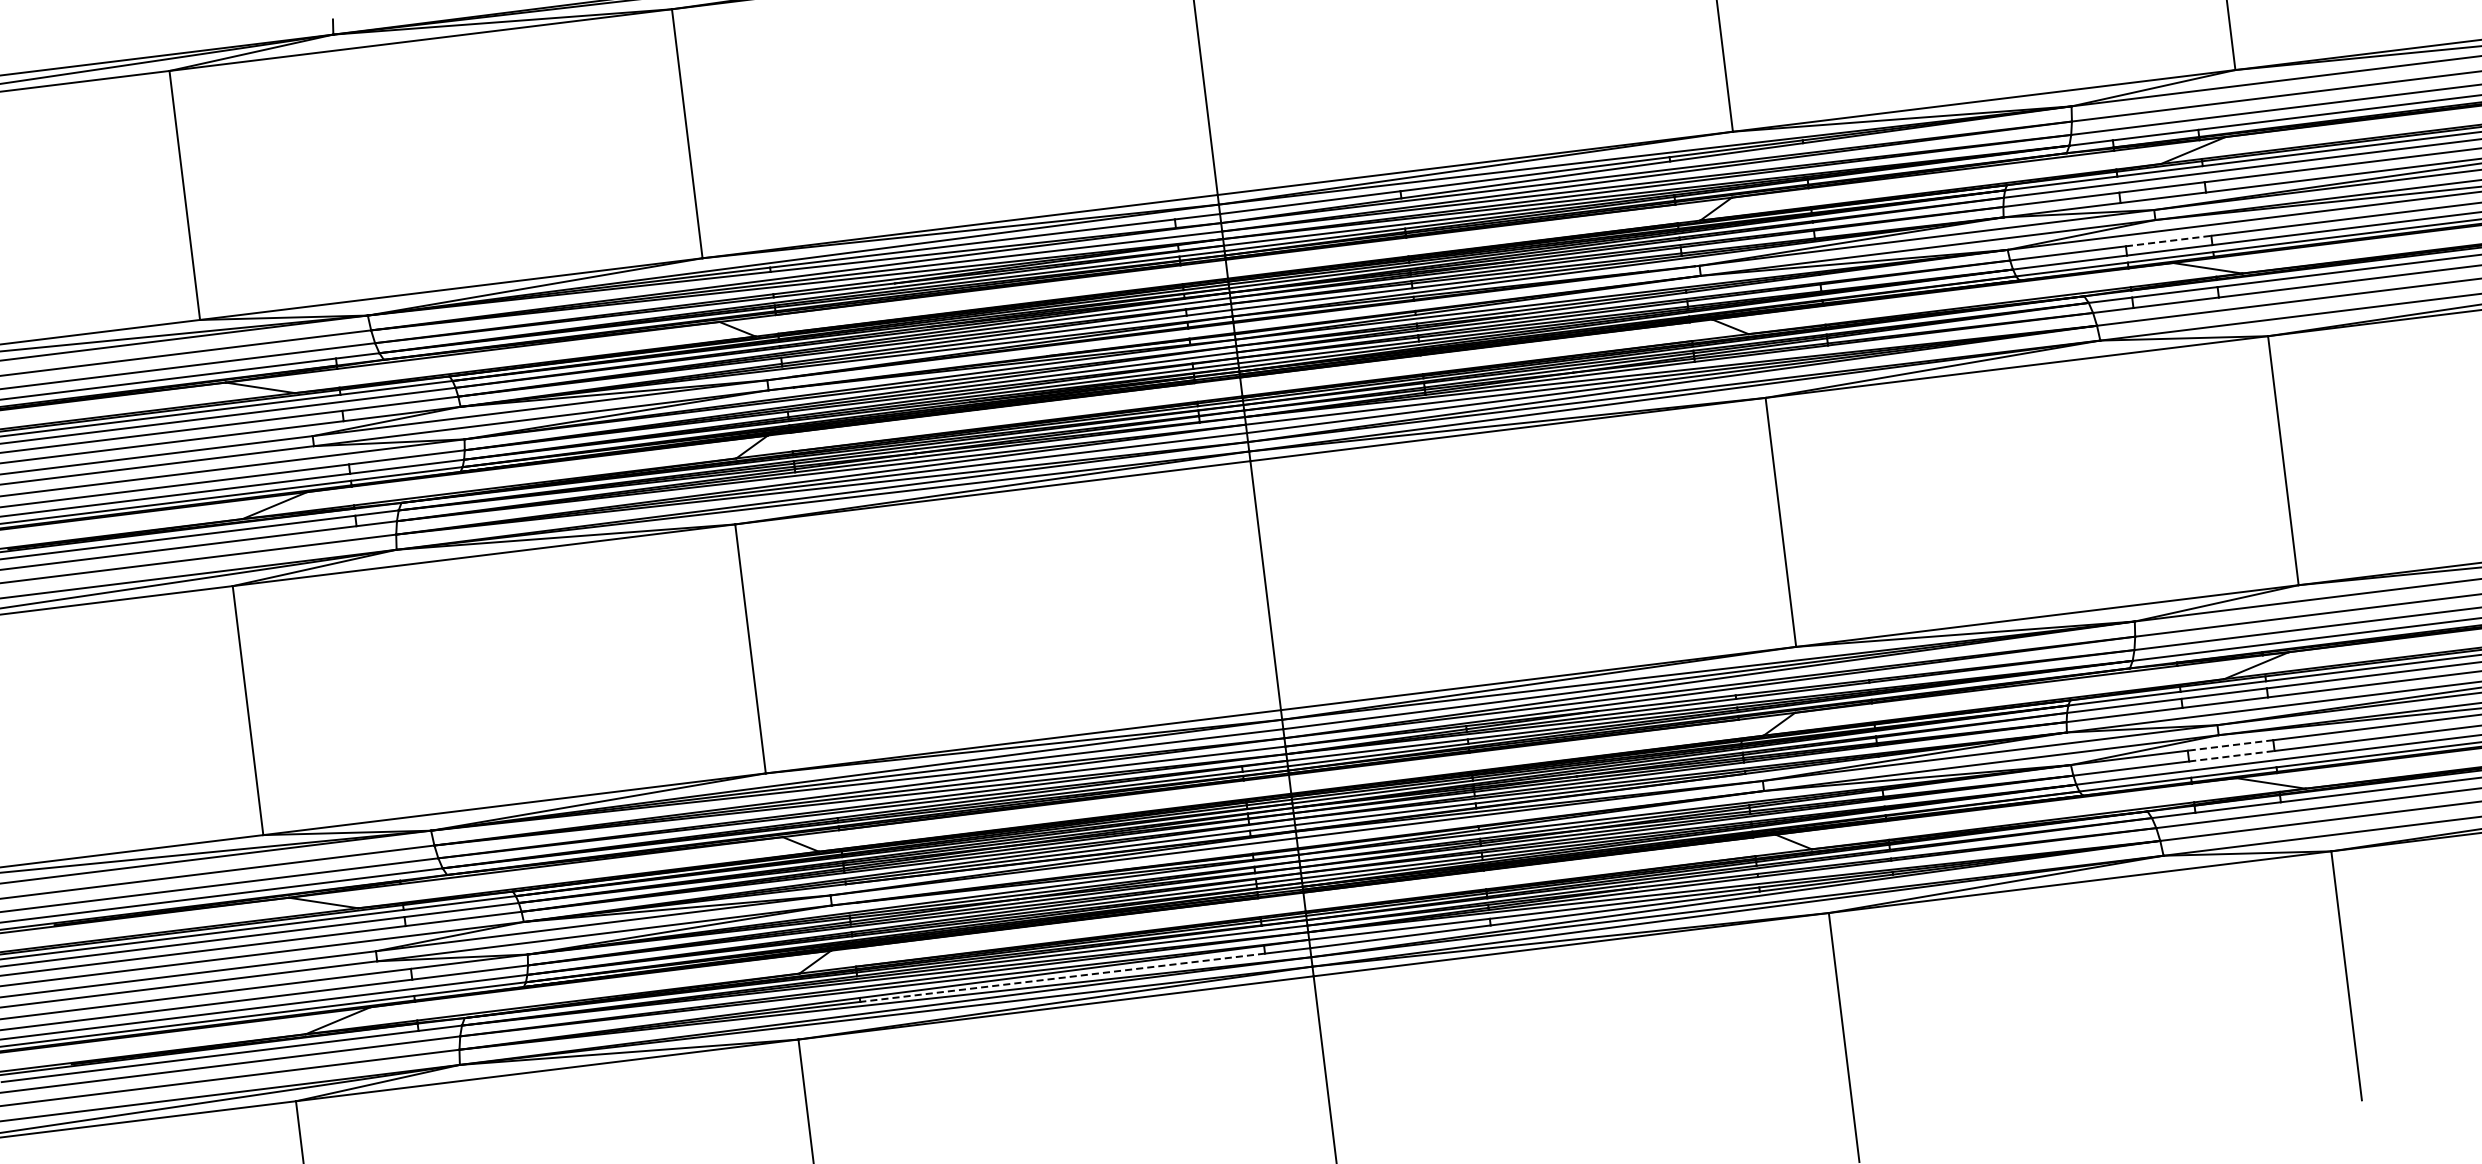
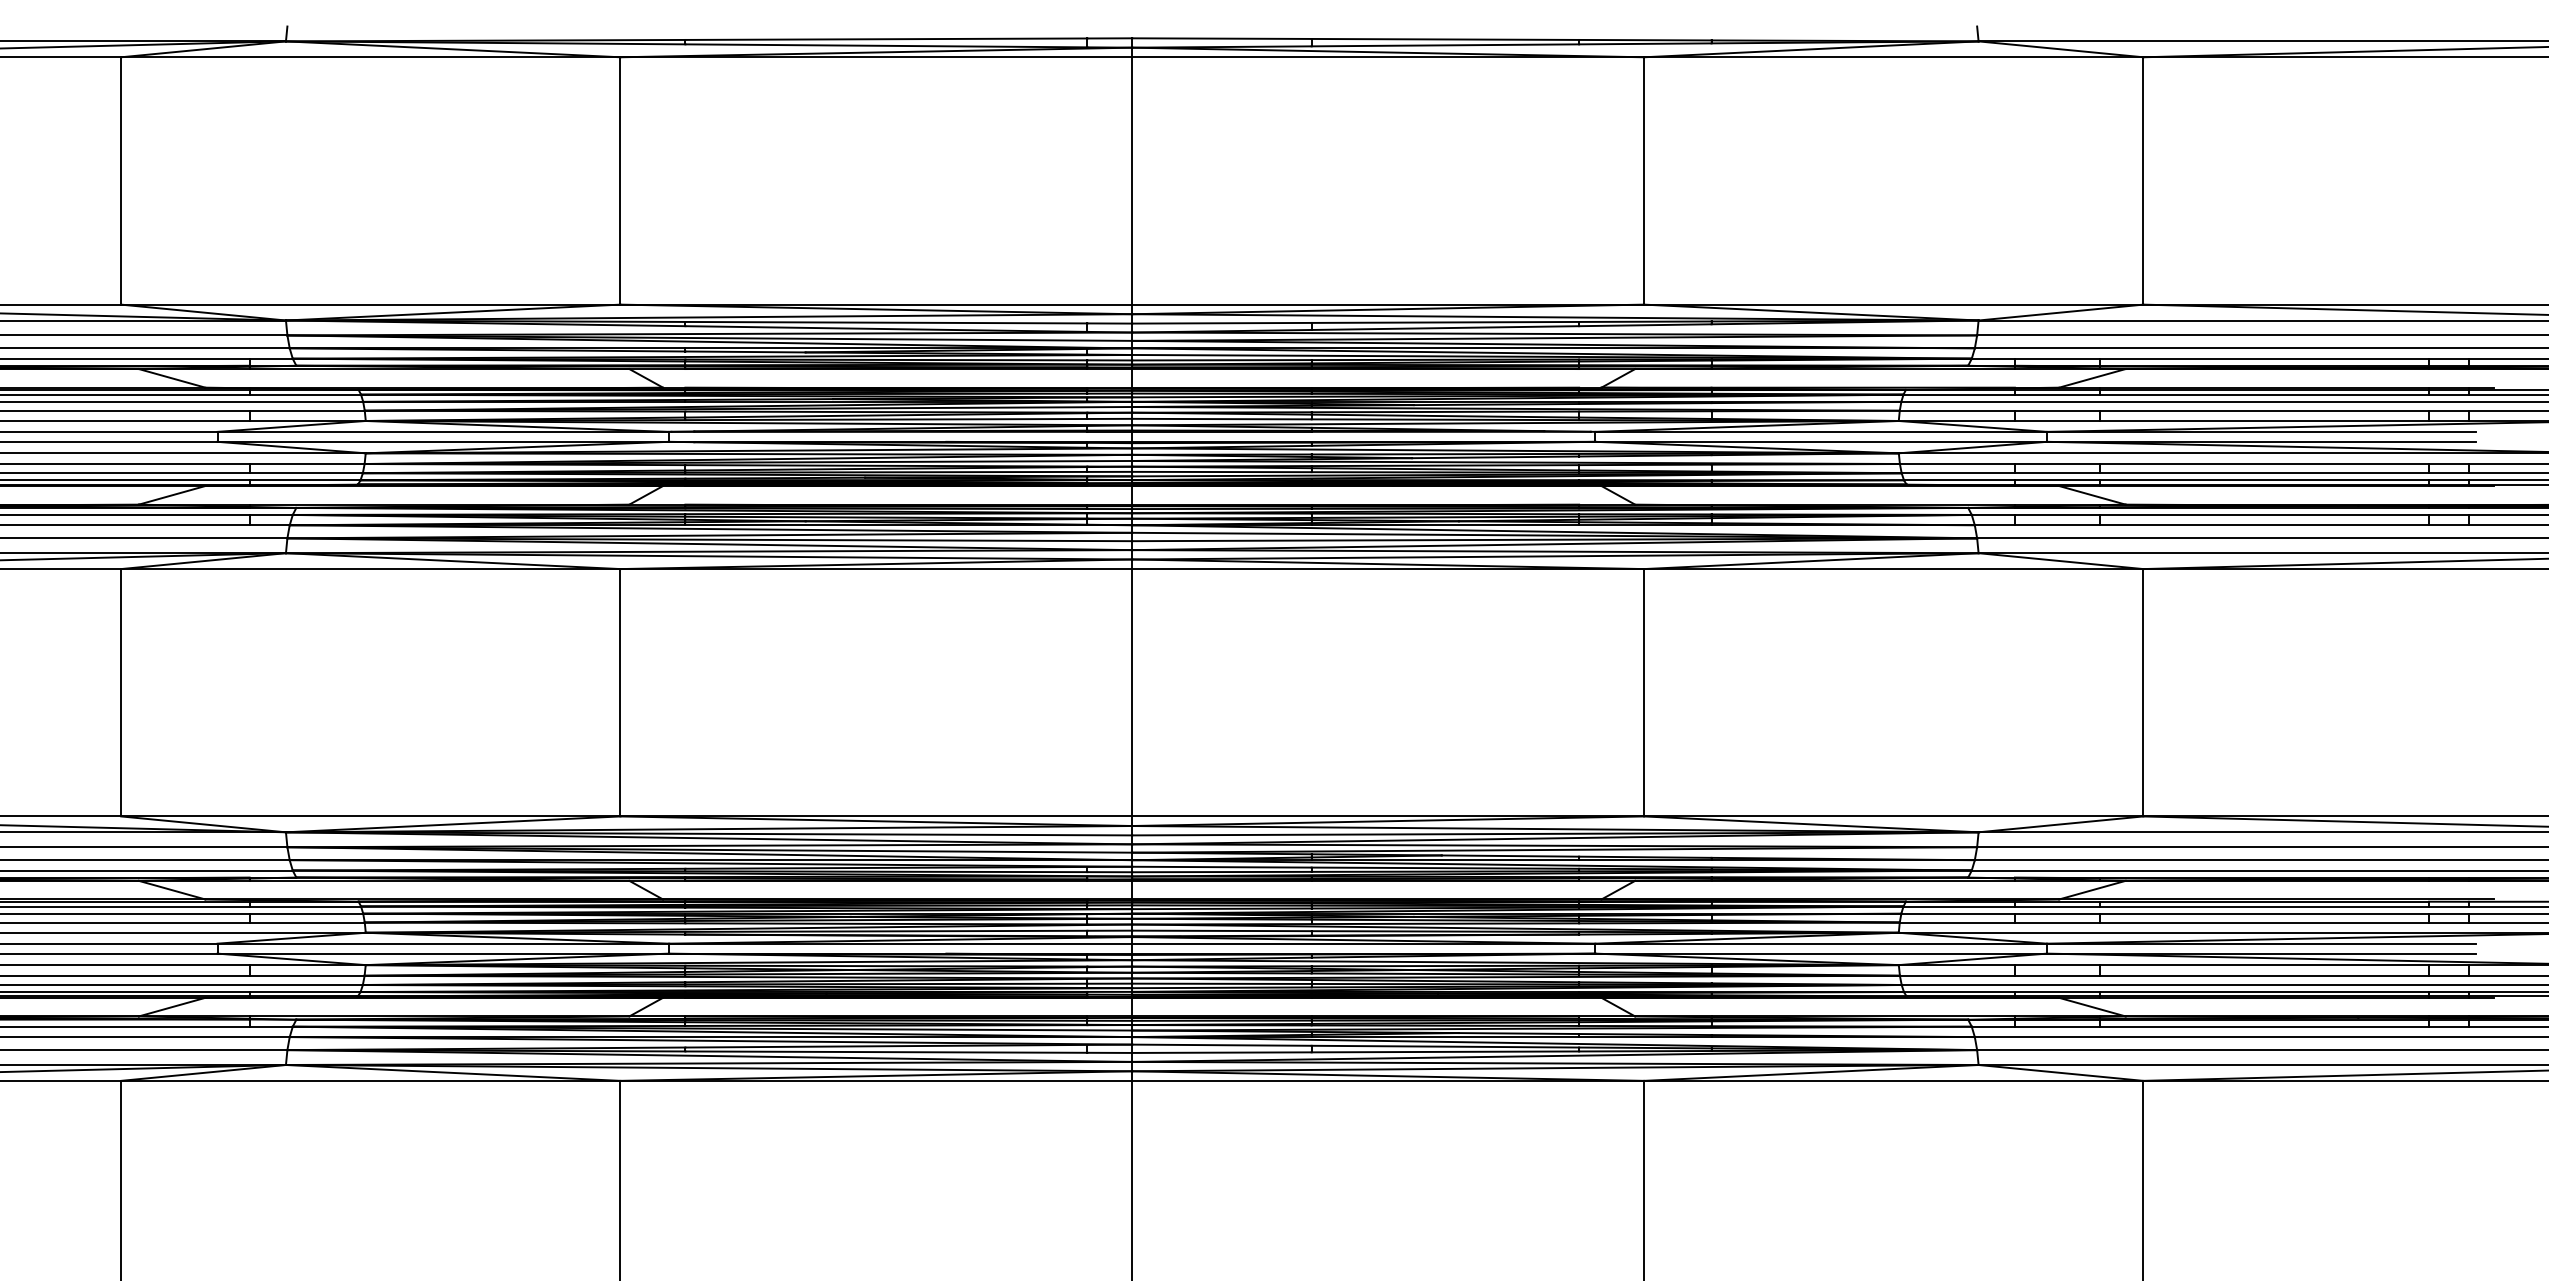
line: (2168, 241) -> (2057, 464), dashed -> solid
line: (2229, 745) -> (2056, 965), dashed -> solid
line: (2231, 755) -> (2057, 975), dashed -> solid
line: (1062, 978) -> (886, 1052), dashed -> solid

